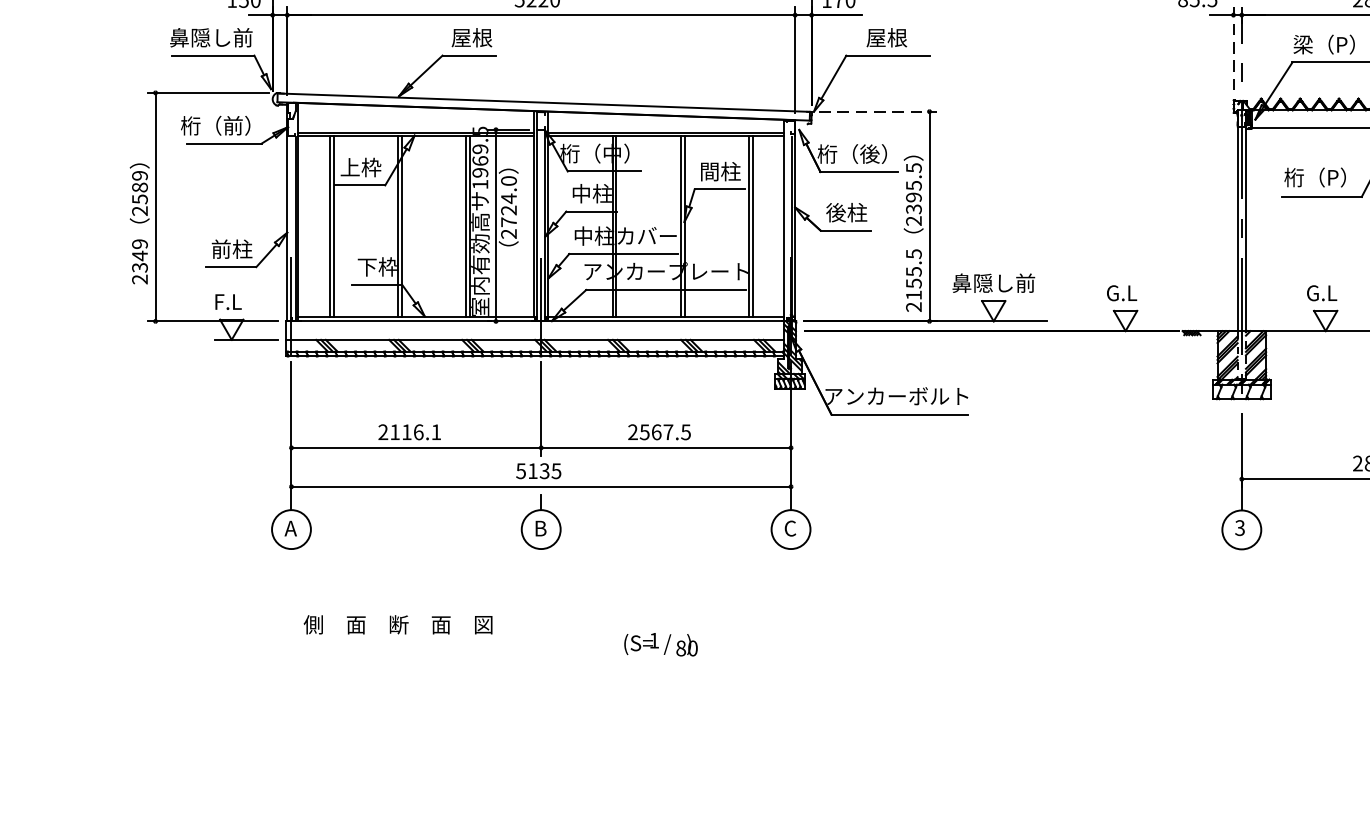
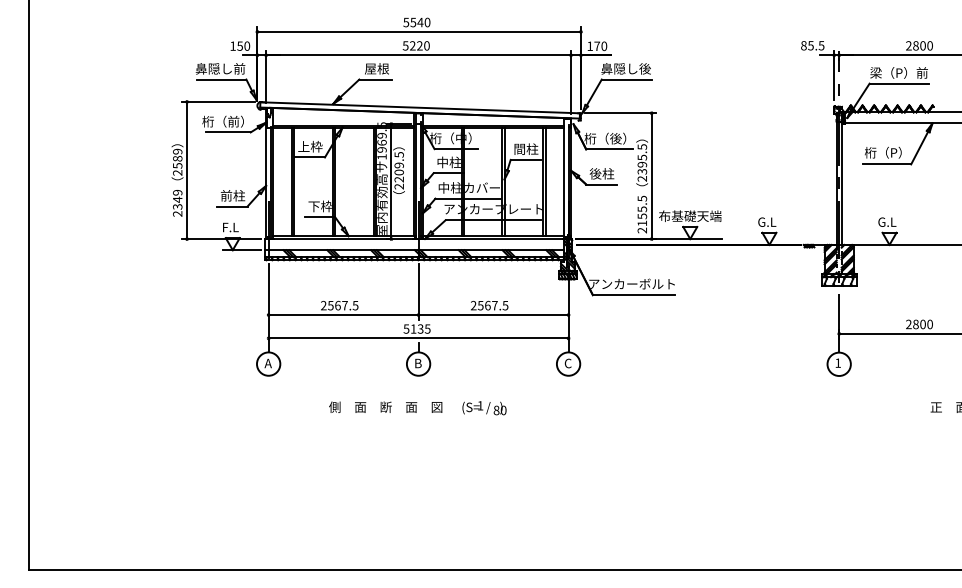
text: (885, 37) -> (625, 68), 屋根 -> 鼻隠し後
line: (1233, 48) -> (834, 75), dashed -> solid
line: (877, 112) -> (620, 113), dashed -> solid
text: (507, 202) -> (398, 167), 2724.0 -> 2209.5
text: (994, 282) -> (690, 215), 鼻隠し前 -> 布基礎天端
text: (416, 431) -> (343, 305), 2116.1 -> 2567.5
text: (1238, 526) -> (837, 362), 3 -> 1
text: (397, 623) -> (385, 406), moved
text: (660, 645) -> (484, 408), moved

